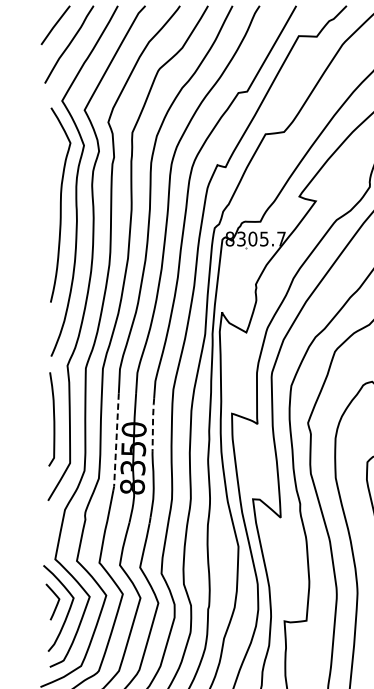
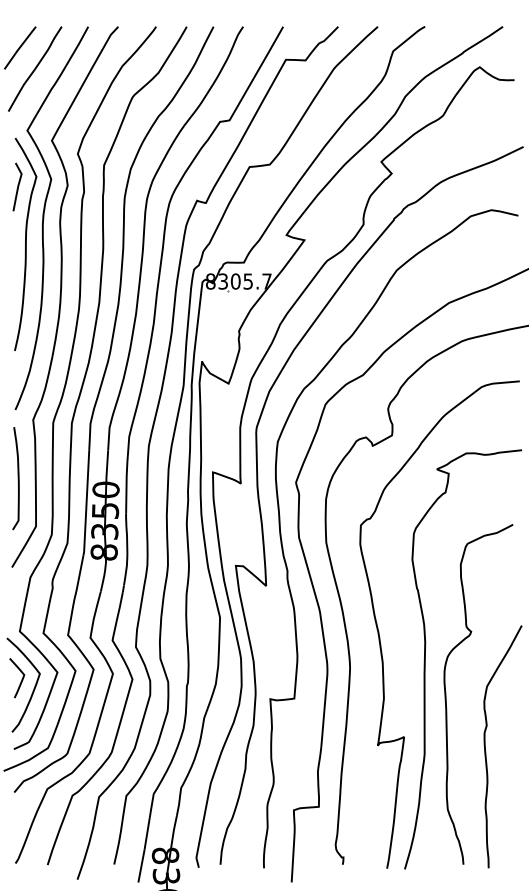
curve: (53, 152) -> (17, 186), added
line: (152, 423) -> (126, 483), dashed -> solid
line: (116, 442) -> (86, 503), dashed -> solid

